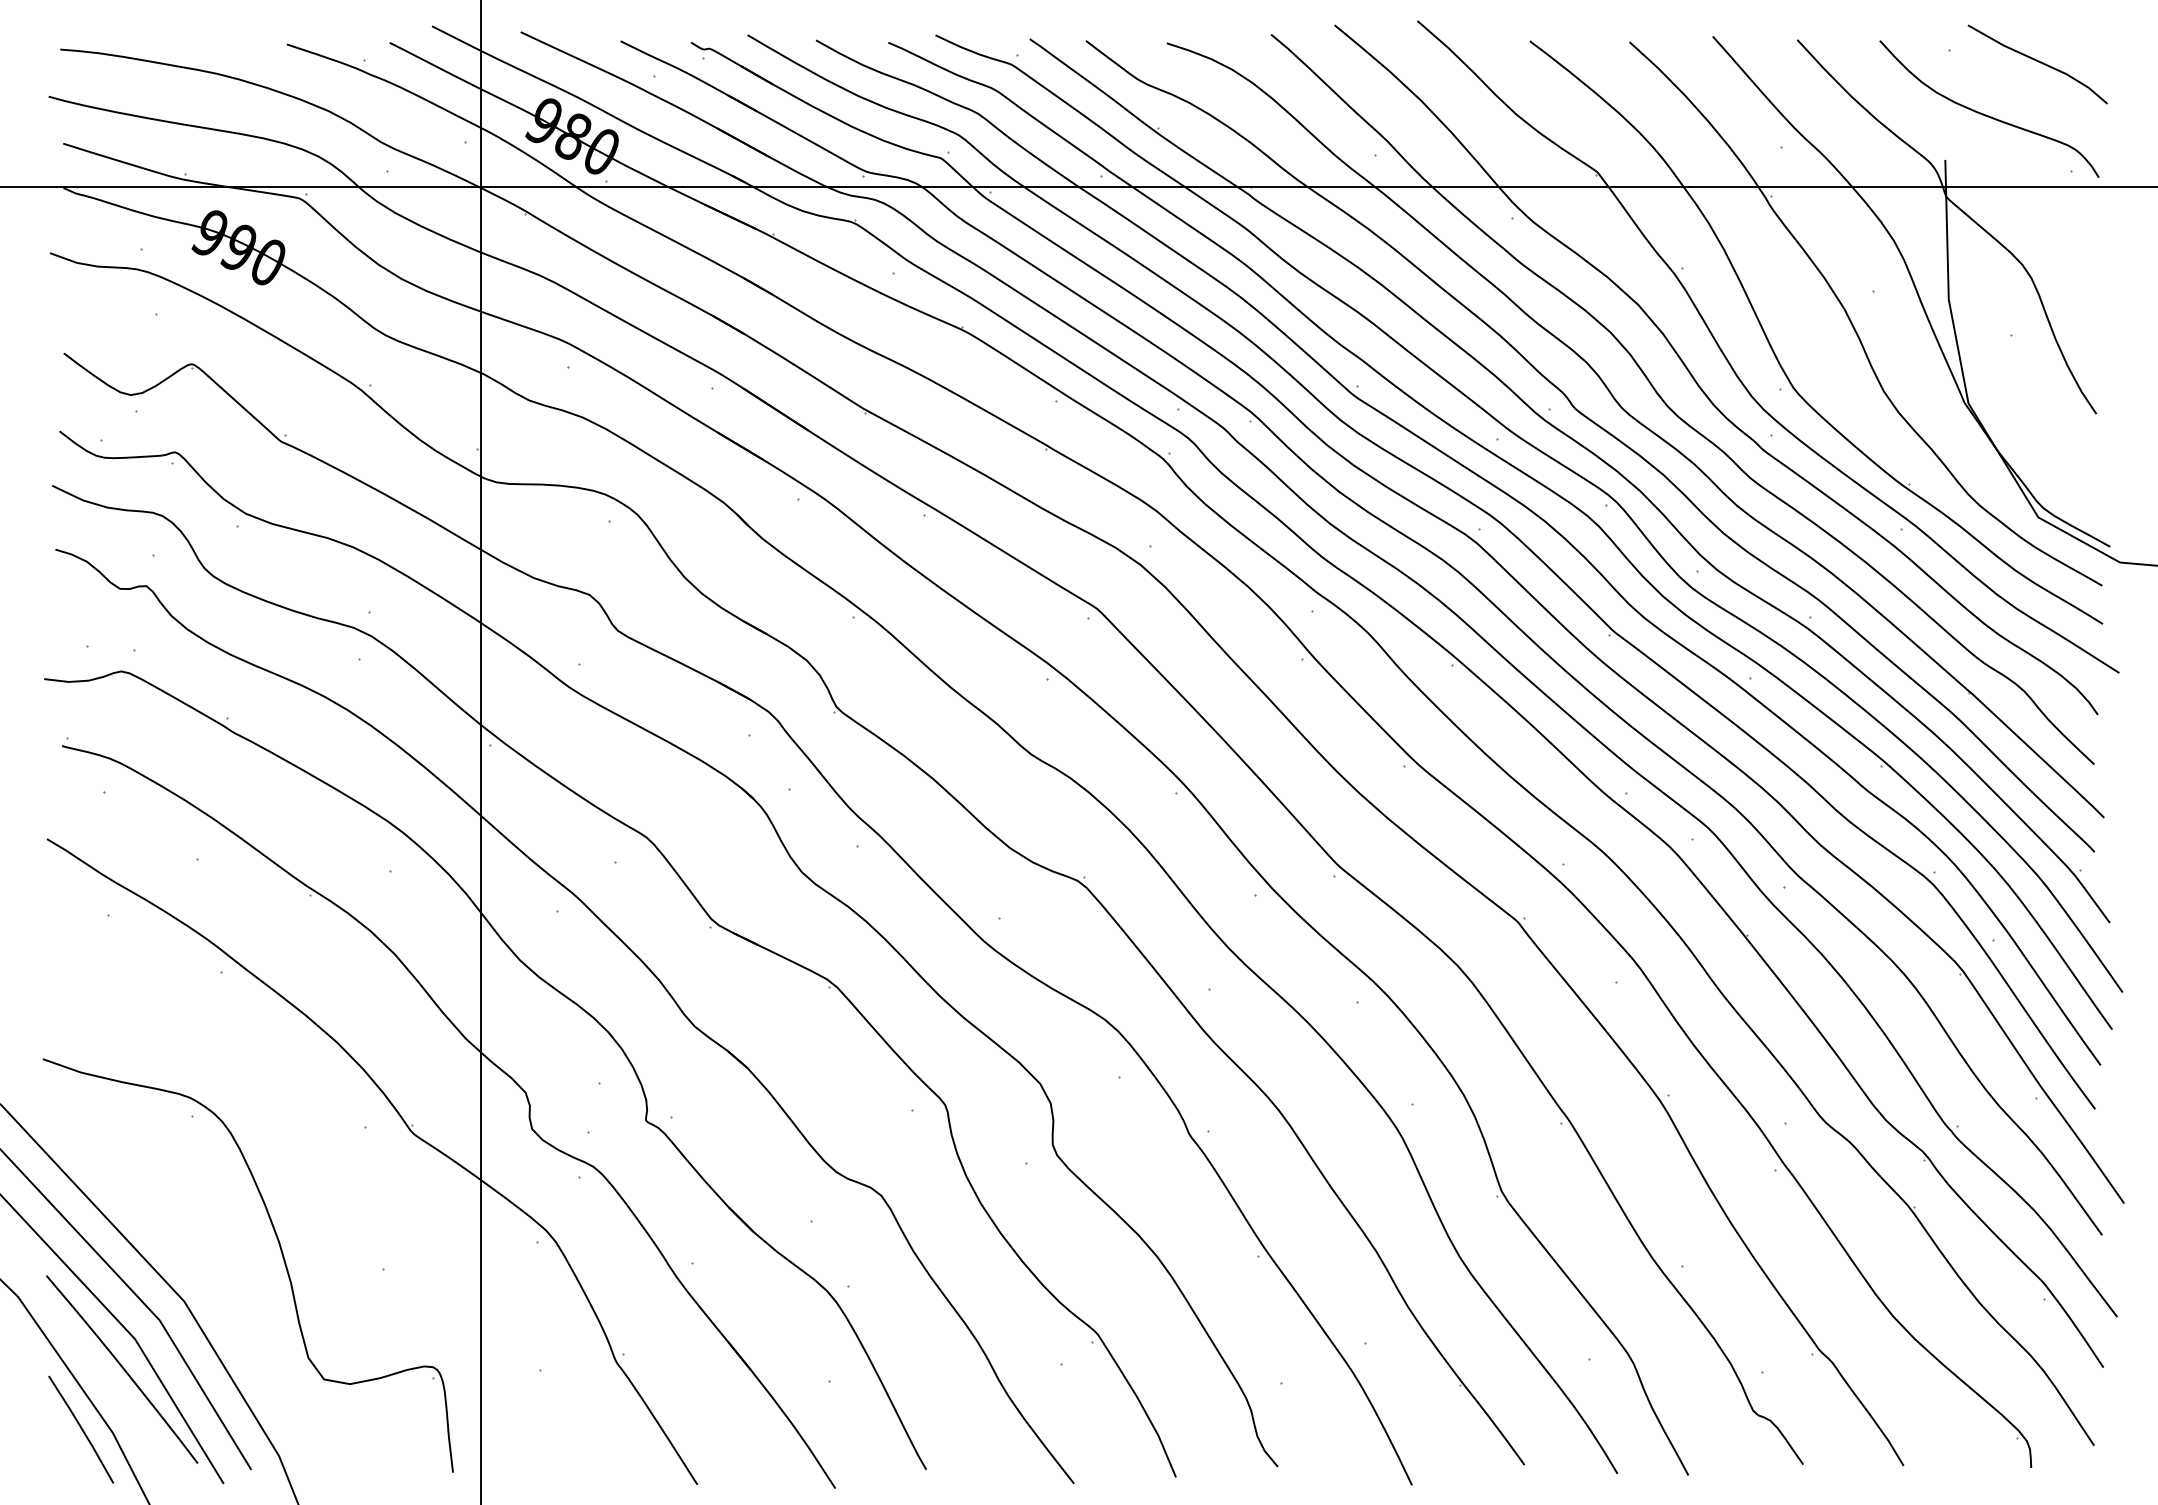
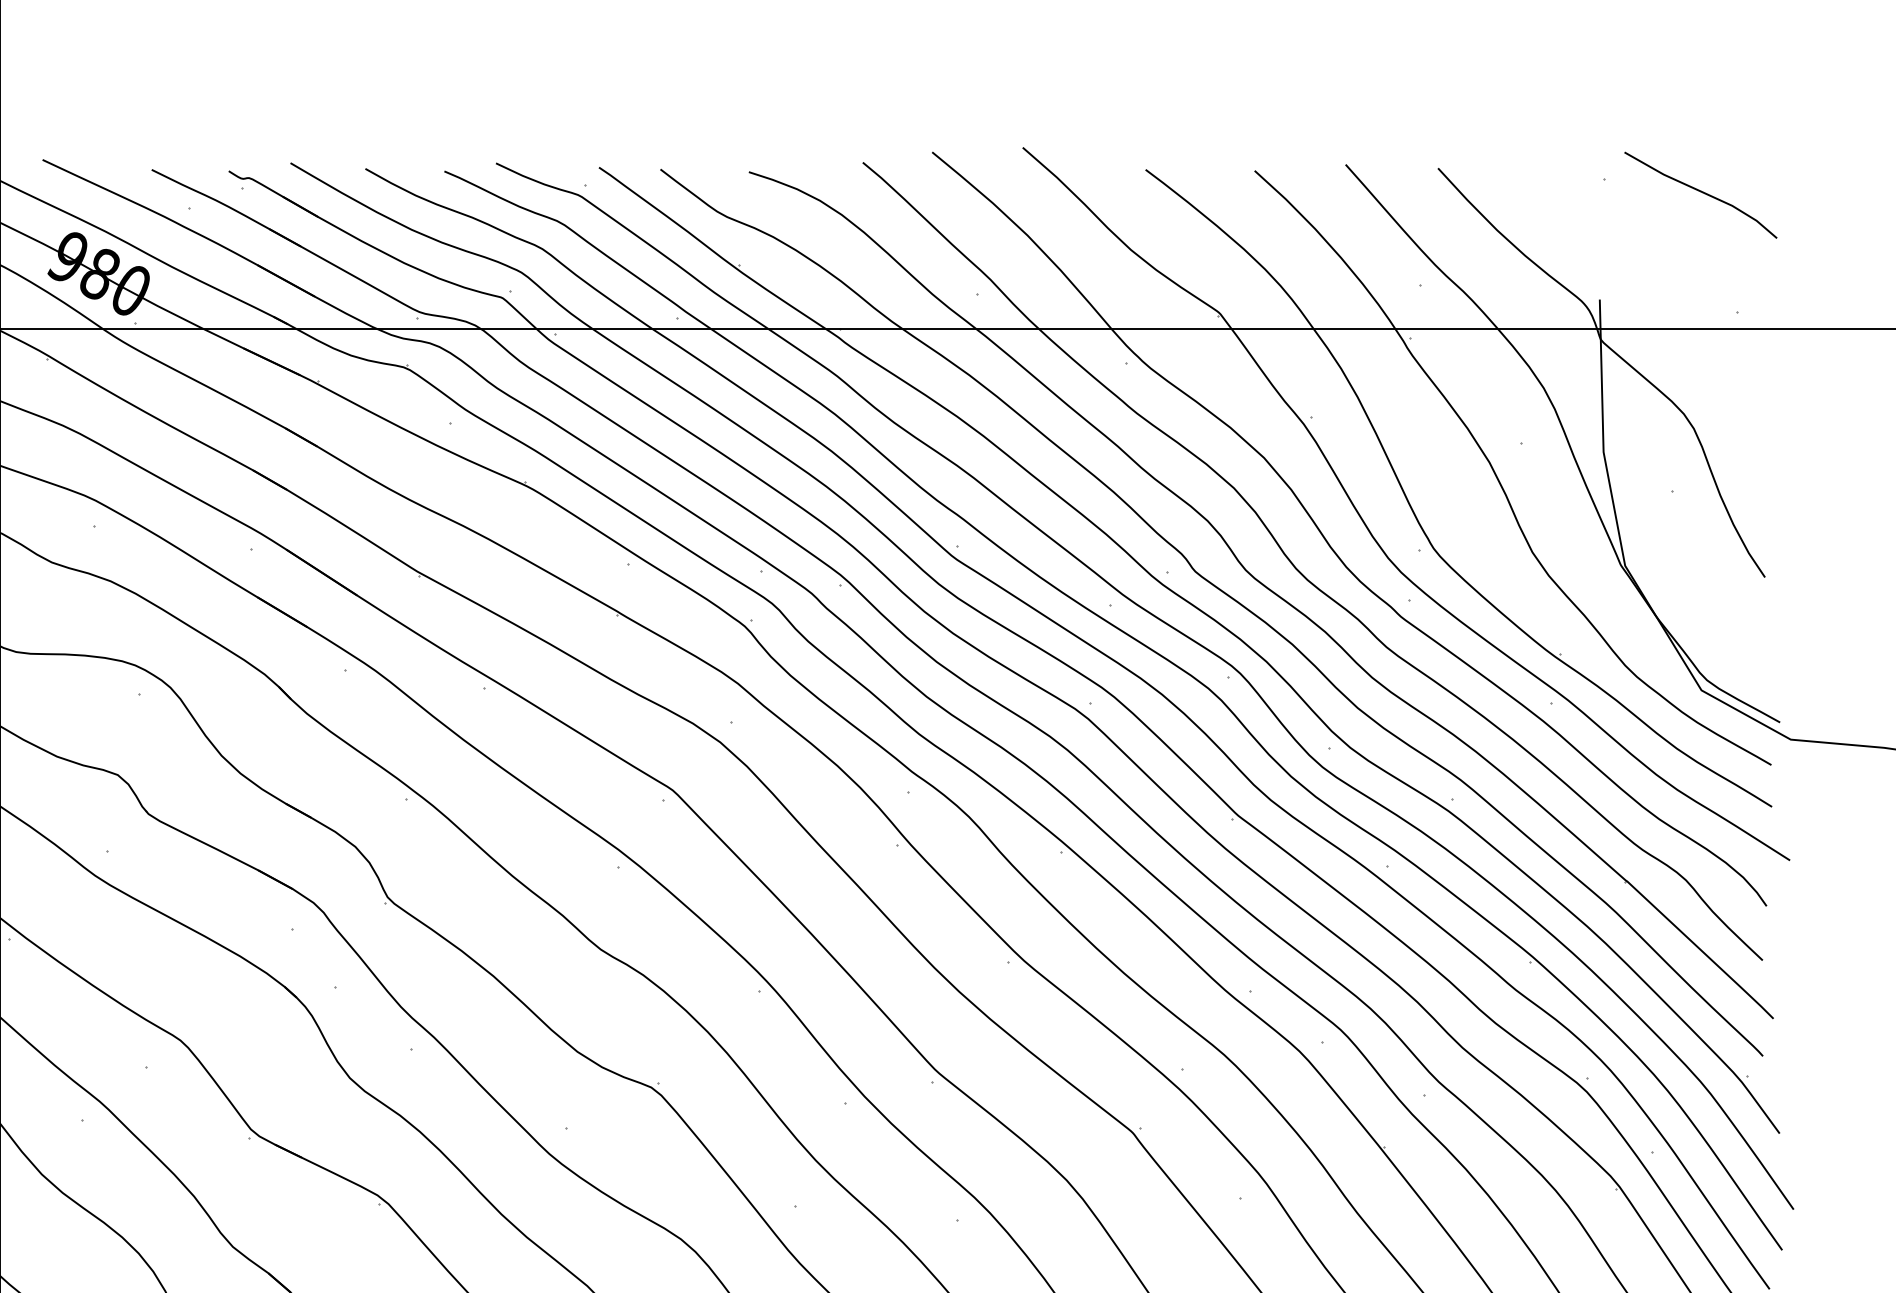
curve: (1986, 114) -> (1644, 249), removed

